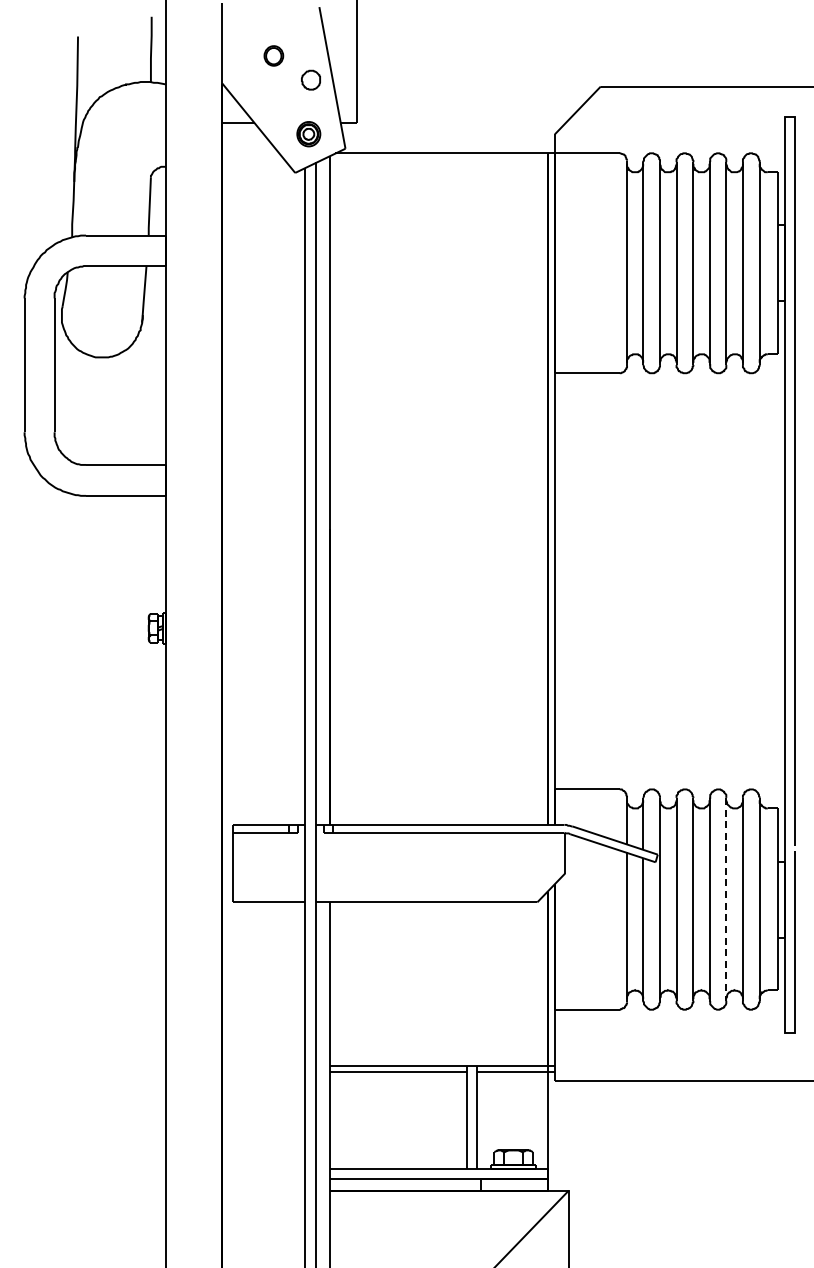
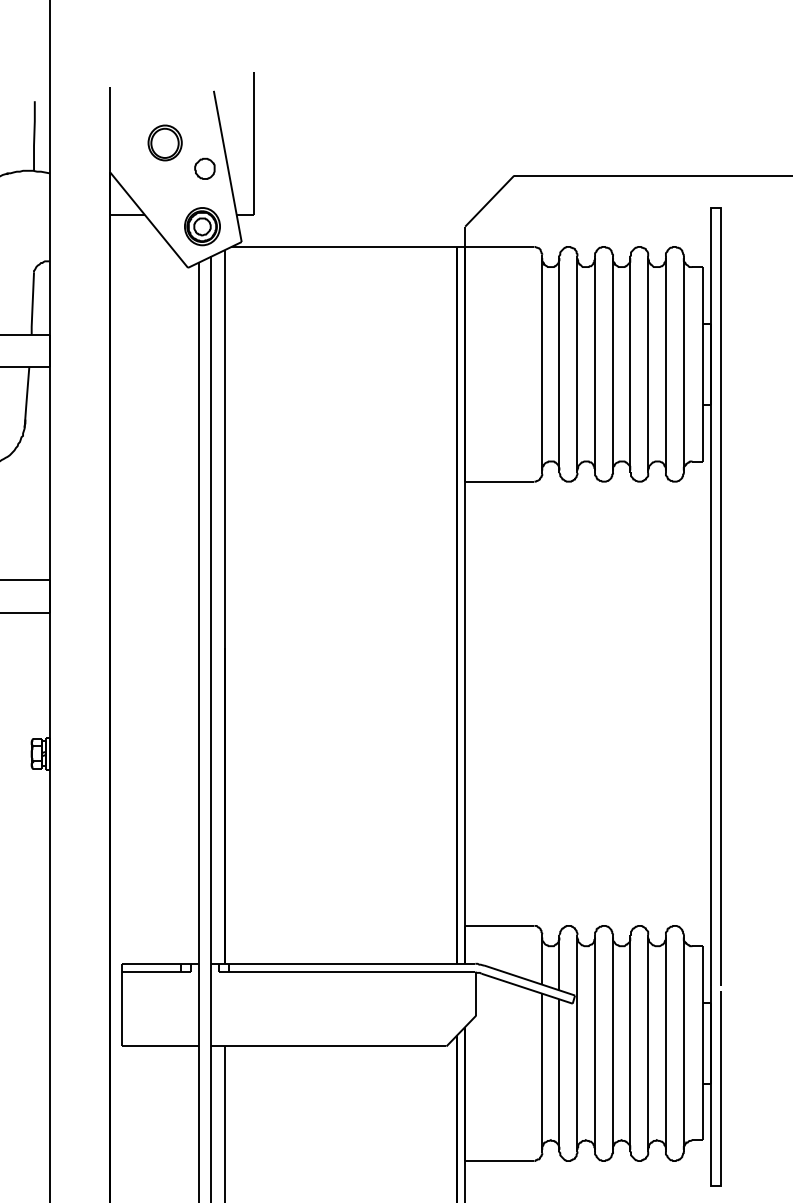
part: (273, 55) -> (164, 142), size x1.67
part: (308, 133) -> (202, 225), size x1.43
line: (726, 898) -> (648, 1042), dashed -> solid

